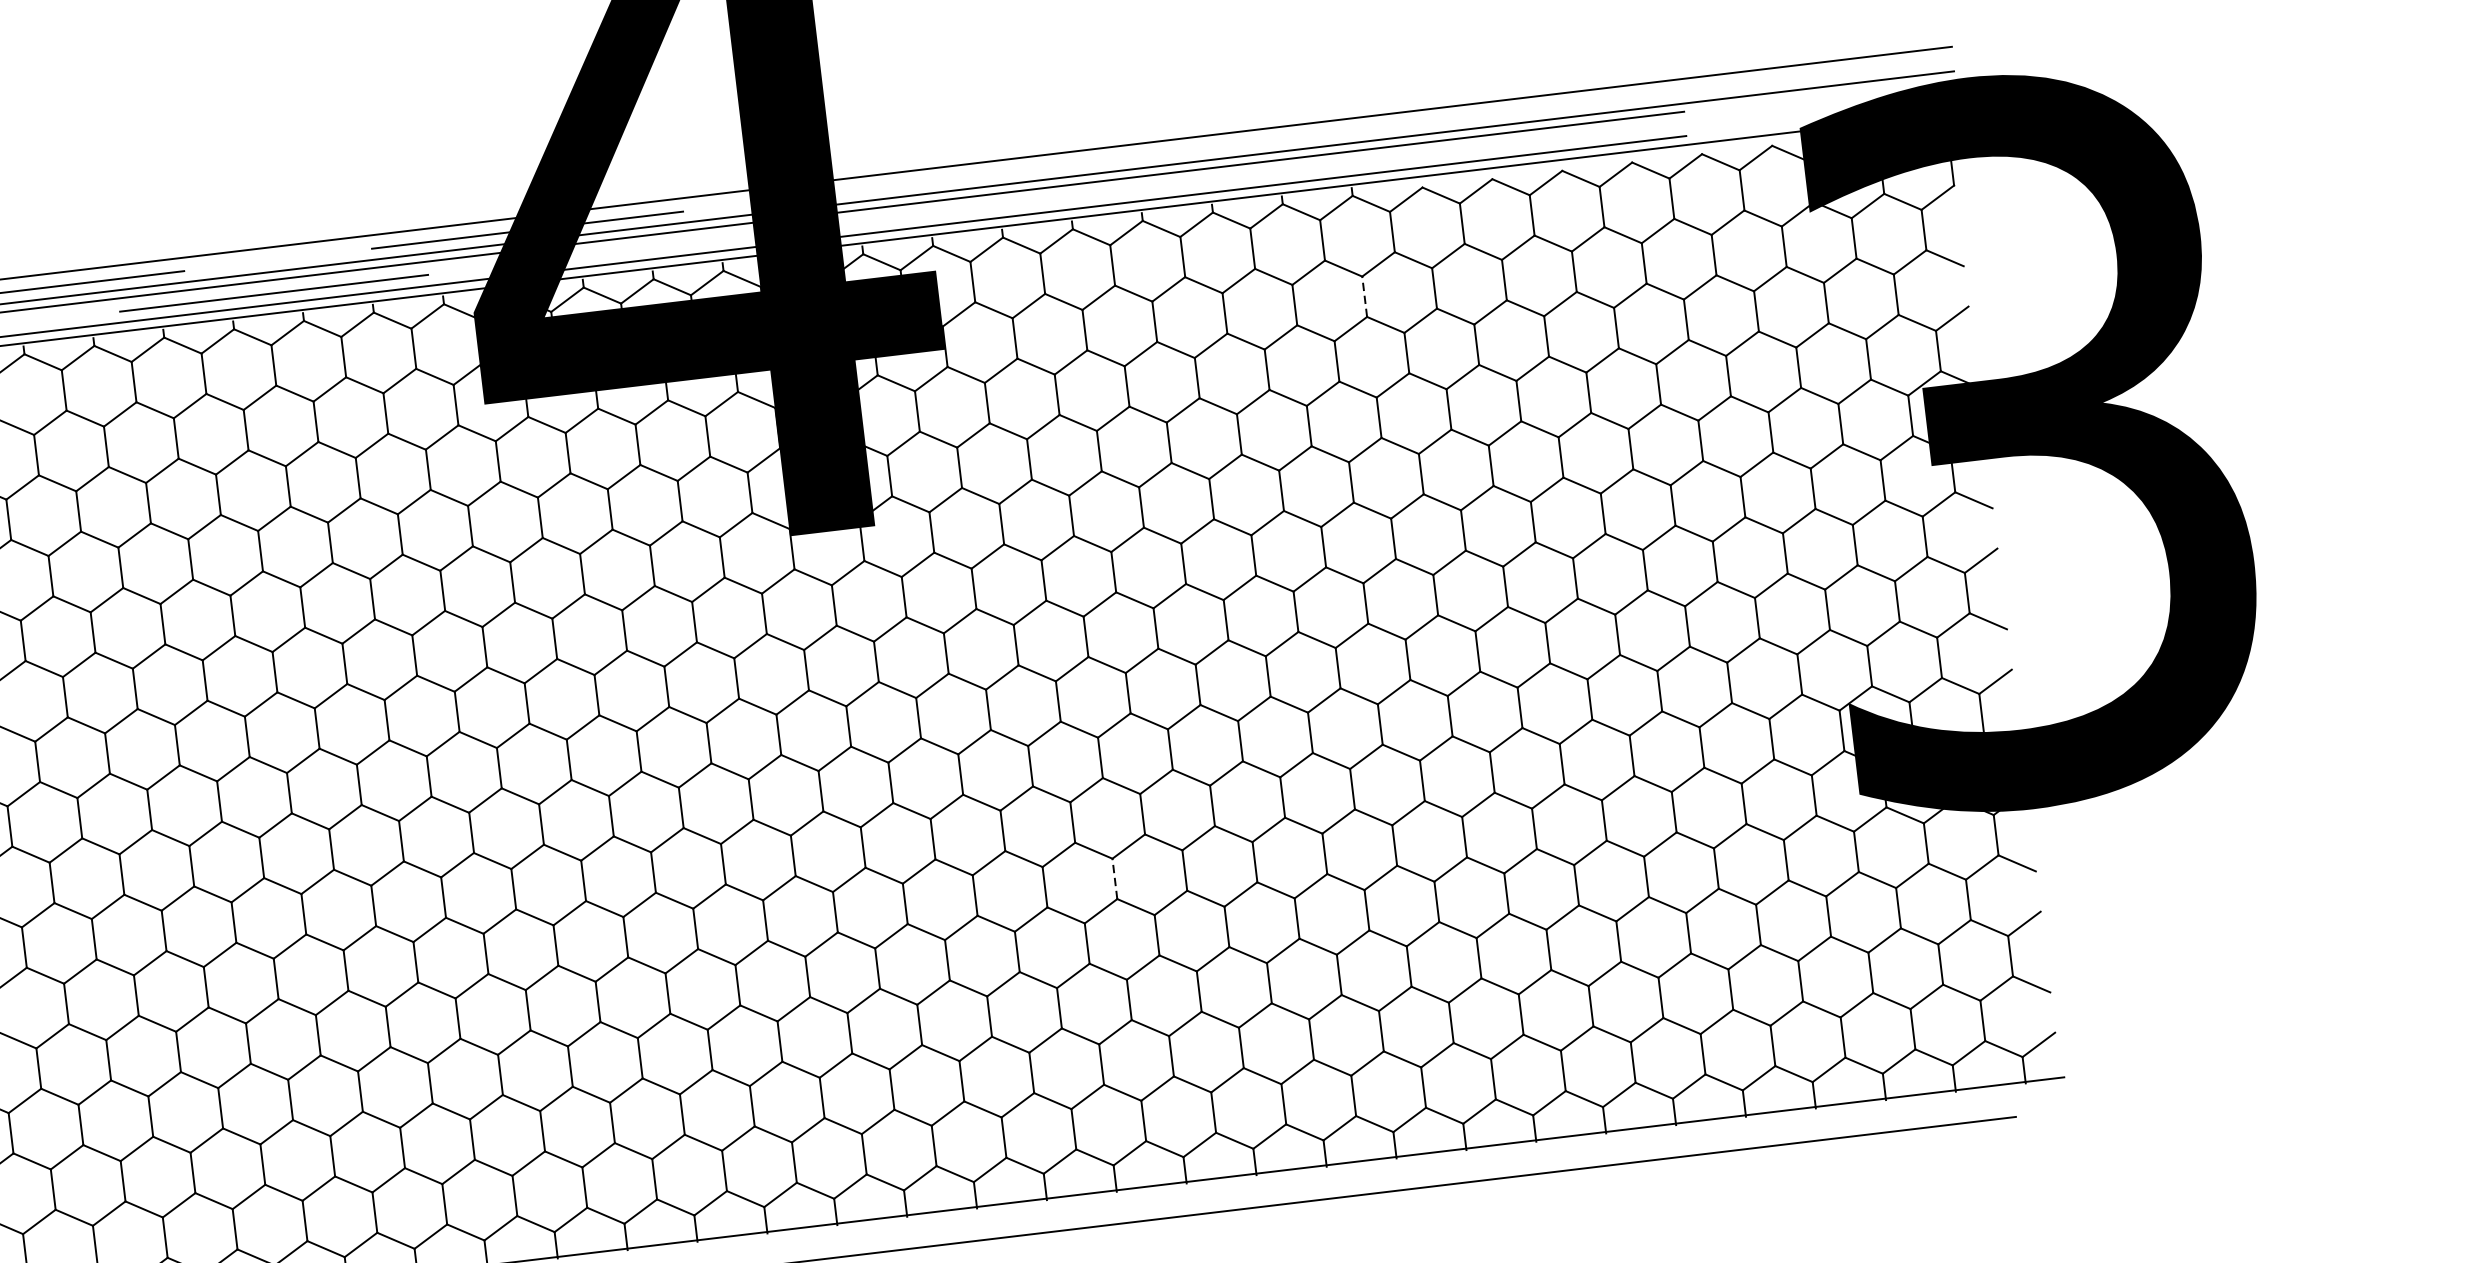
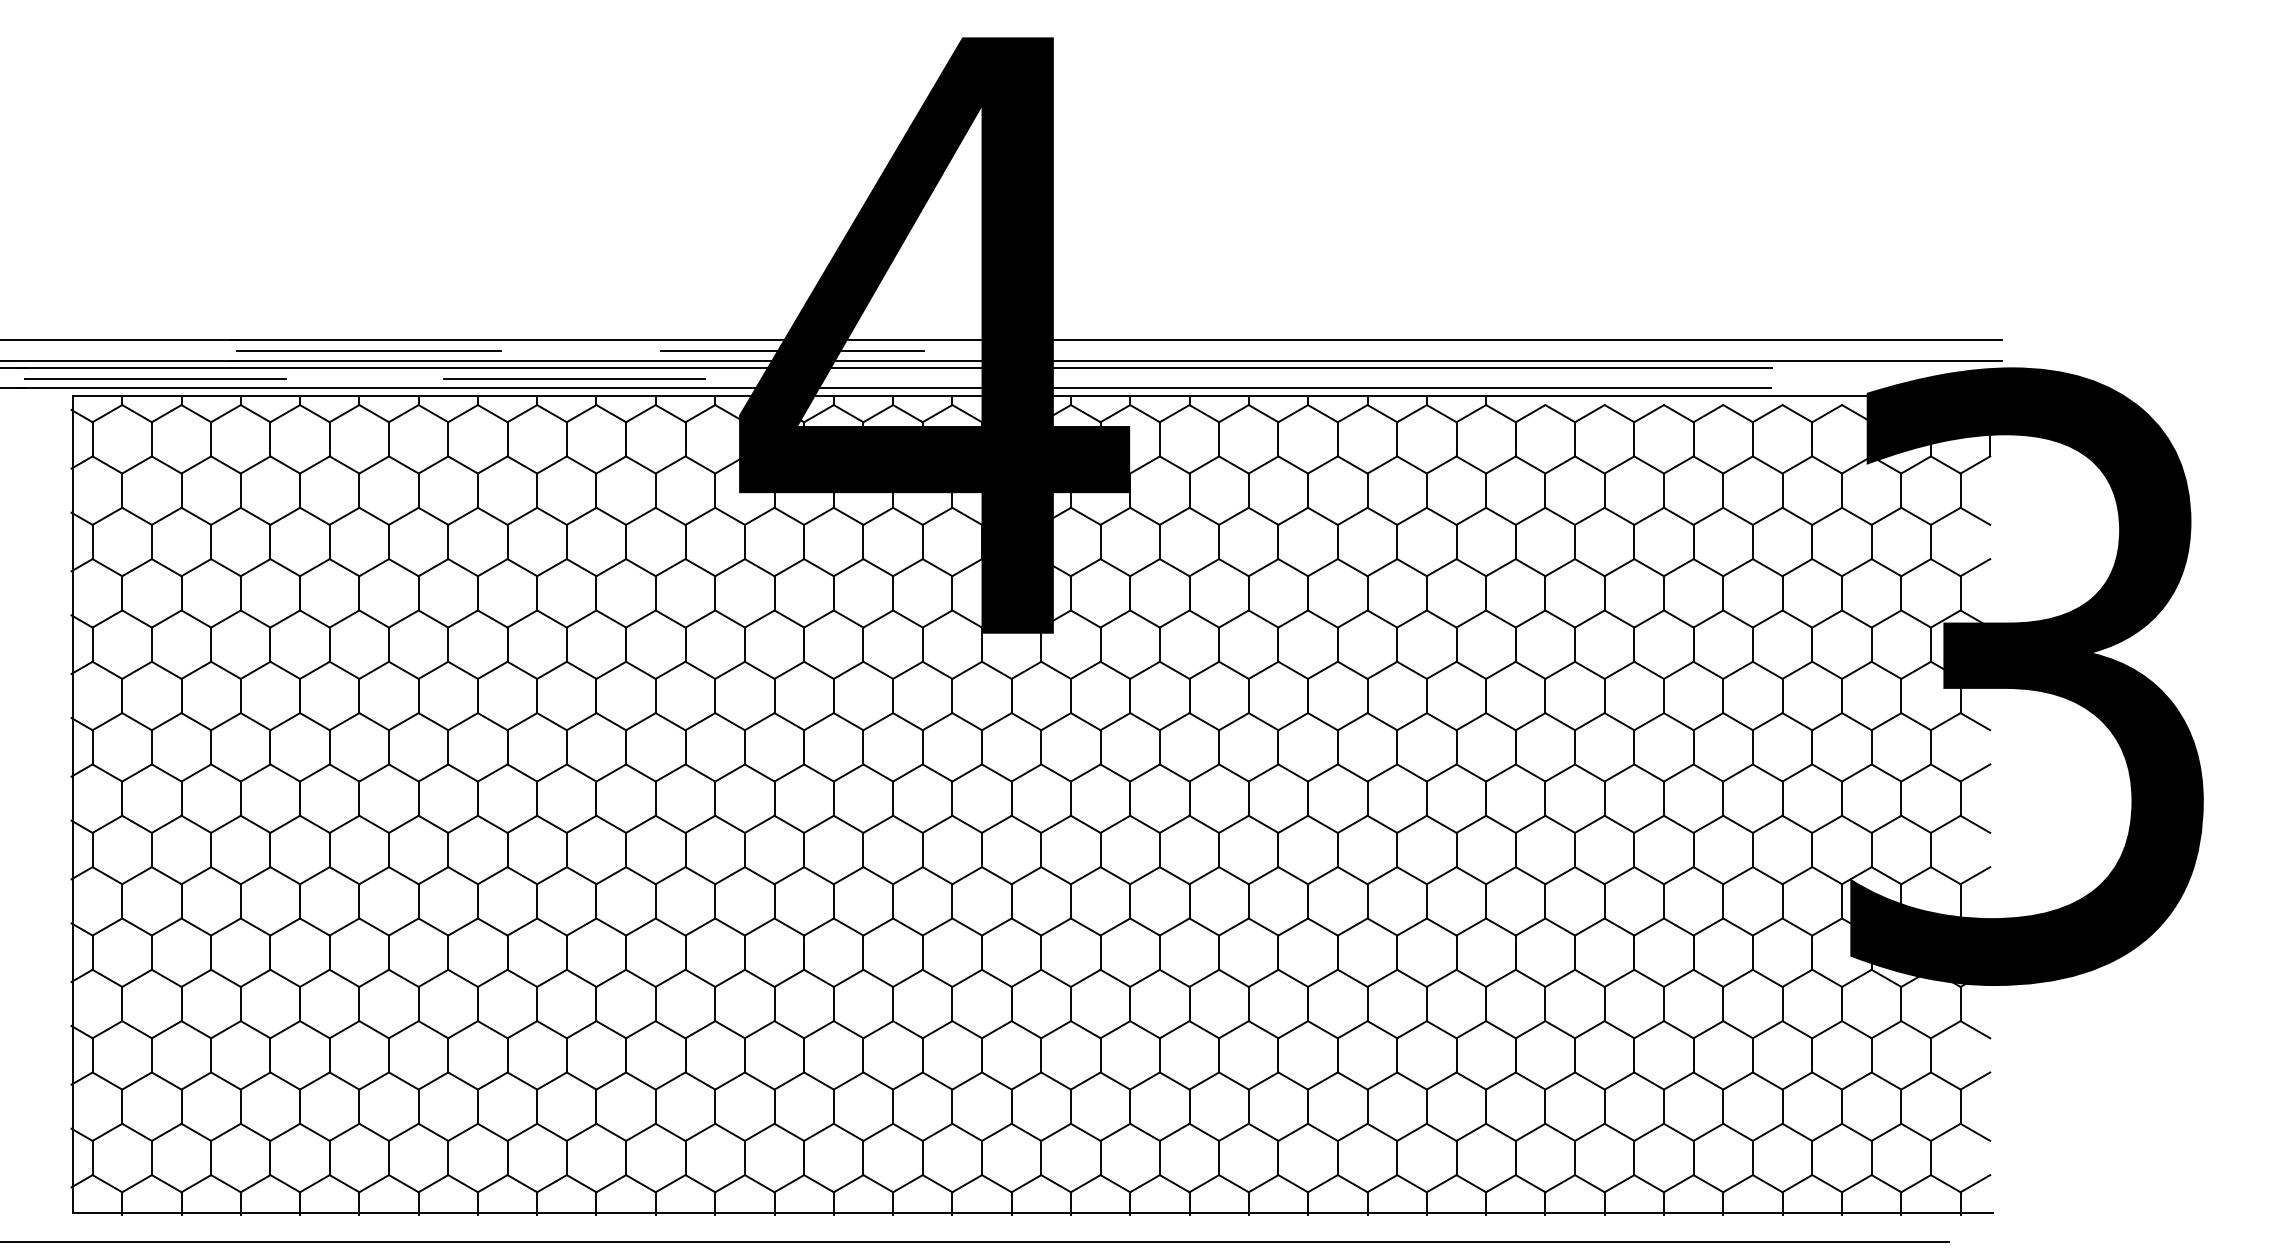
line: (1365, 296) -> (1486, 490), dashed -> solid
line: (1115, 878) -> (1219, 952), dashed -> solid

